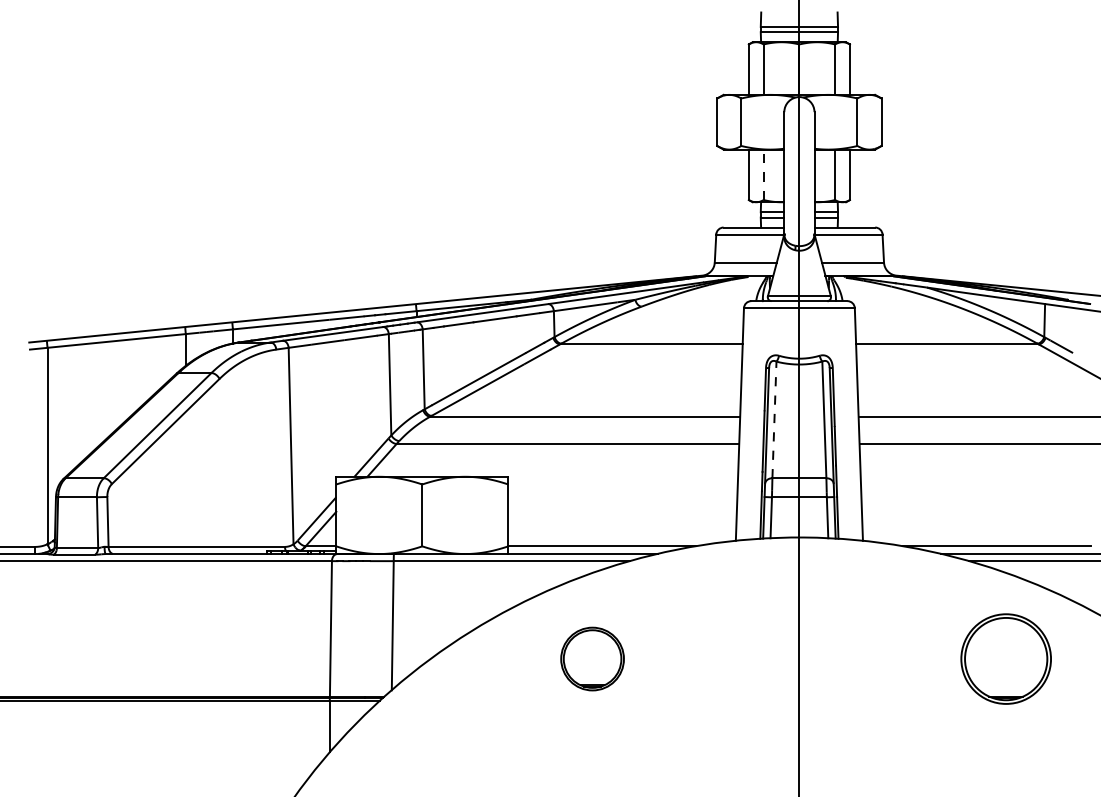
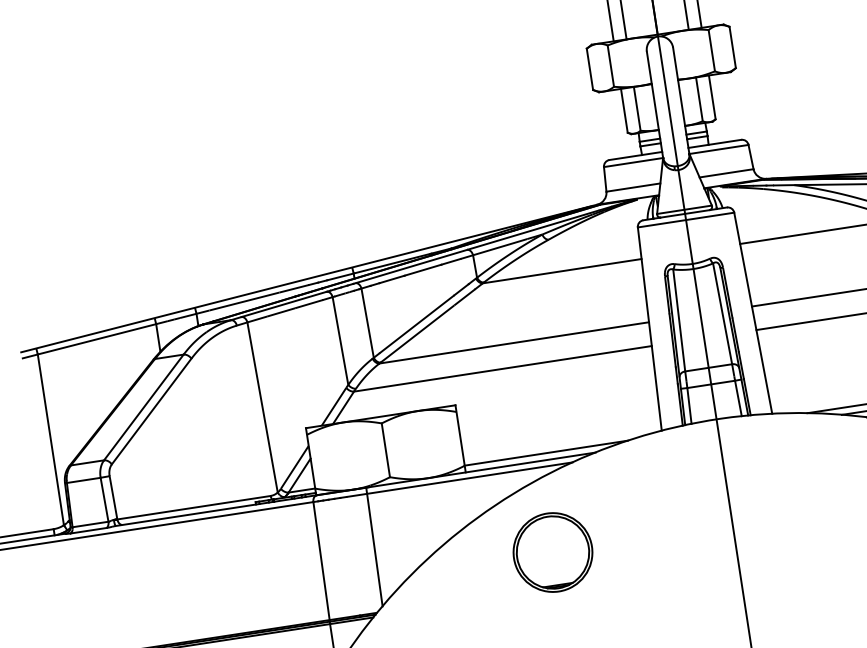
line: (763, 174) -> (637, 108), dashed -> solid
line: (774, 419) -> (679, 320), dashed -> solid
part: (592, 658) -> (552, 552), size x1.43

